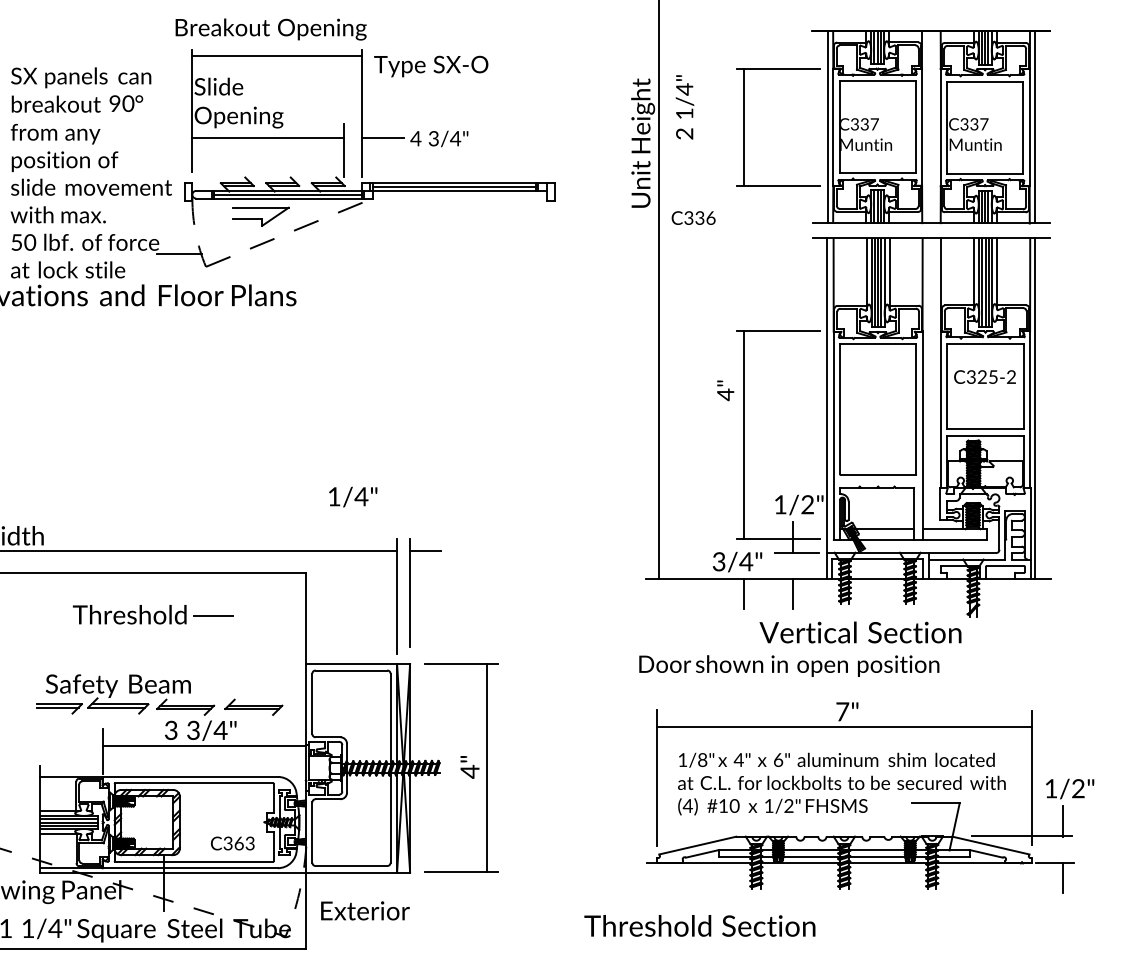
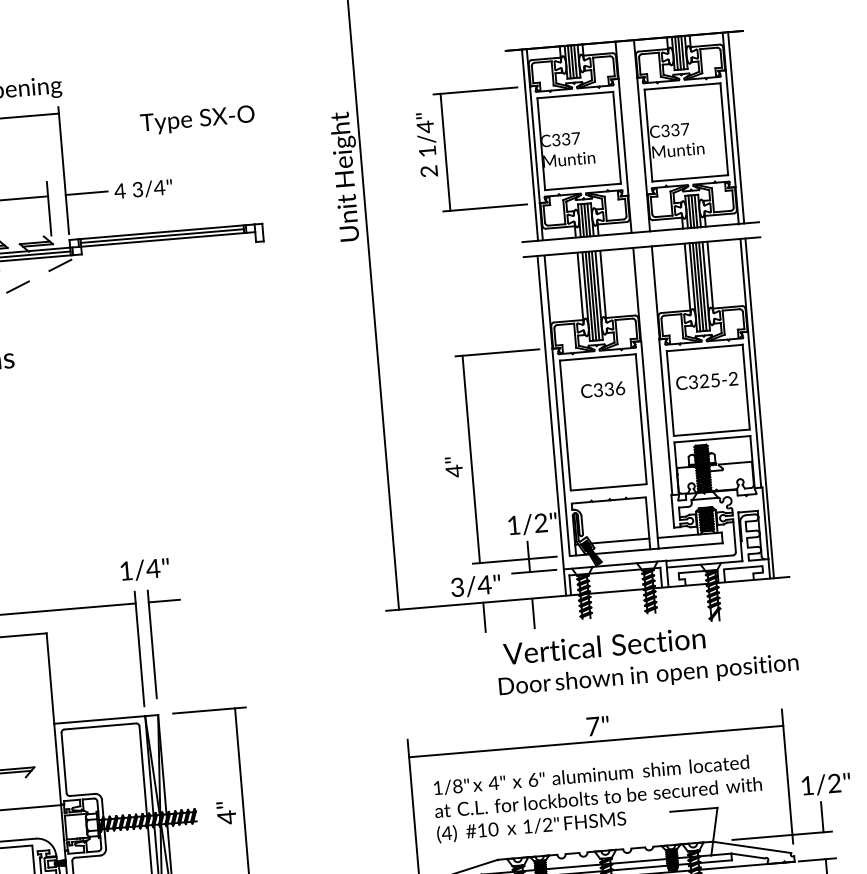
text: (431, 66) -> (197, 120), moved
text: (684, 107) -> (426, 145), moved
text: (693, 217) -> (602, 389), moved
text: (725, 390) -> (453, 466), moved
text: (353, 496) -> (145, 569), moved
text: (789, 665) -> (648, 675), moved

